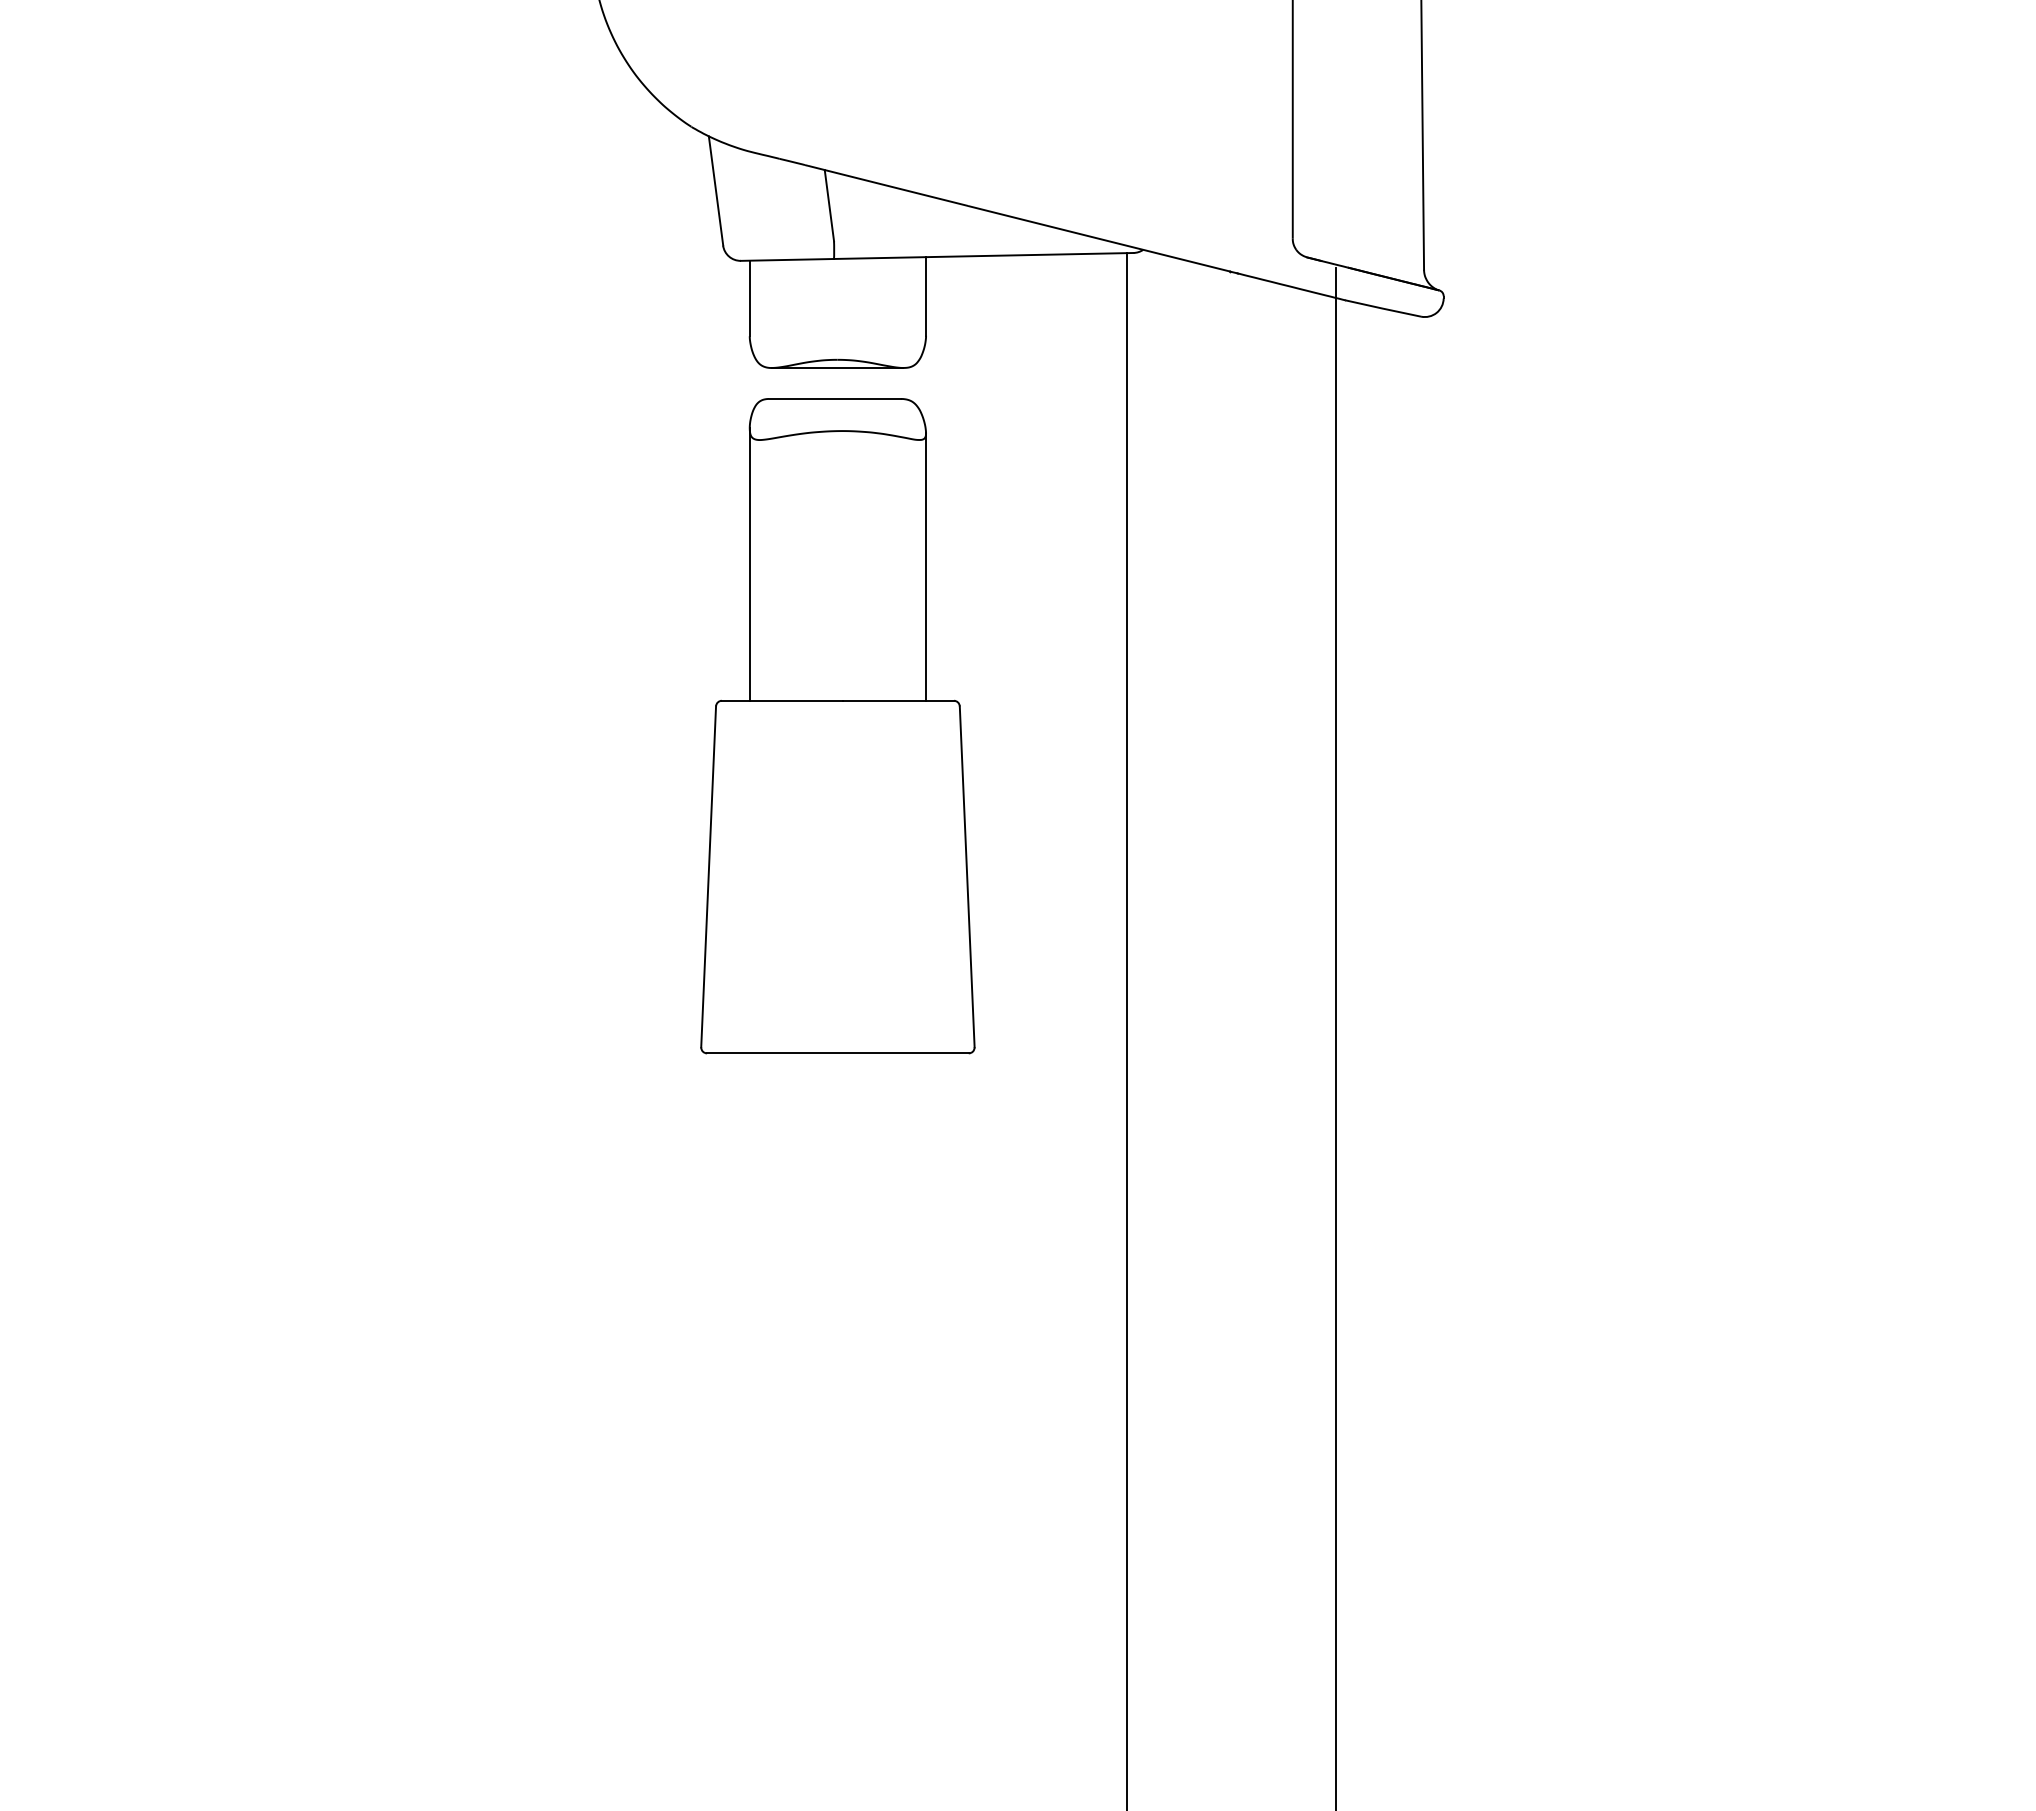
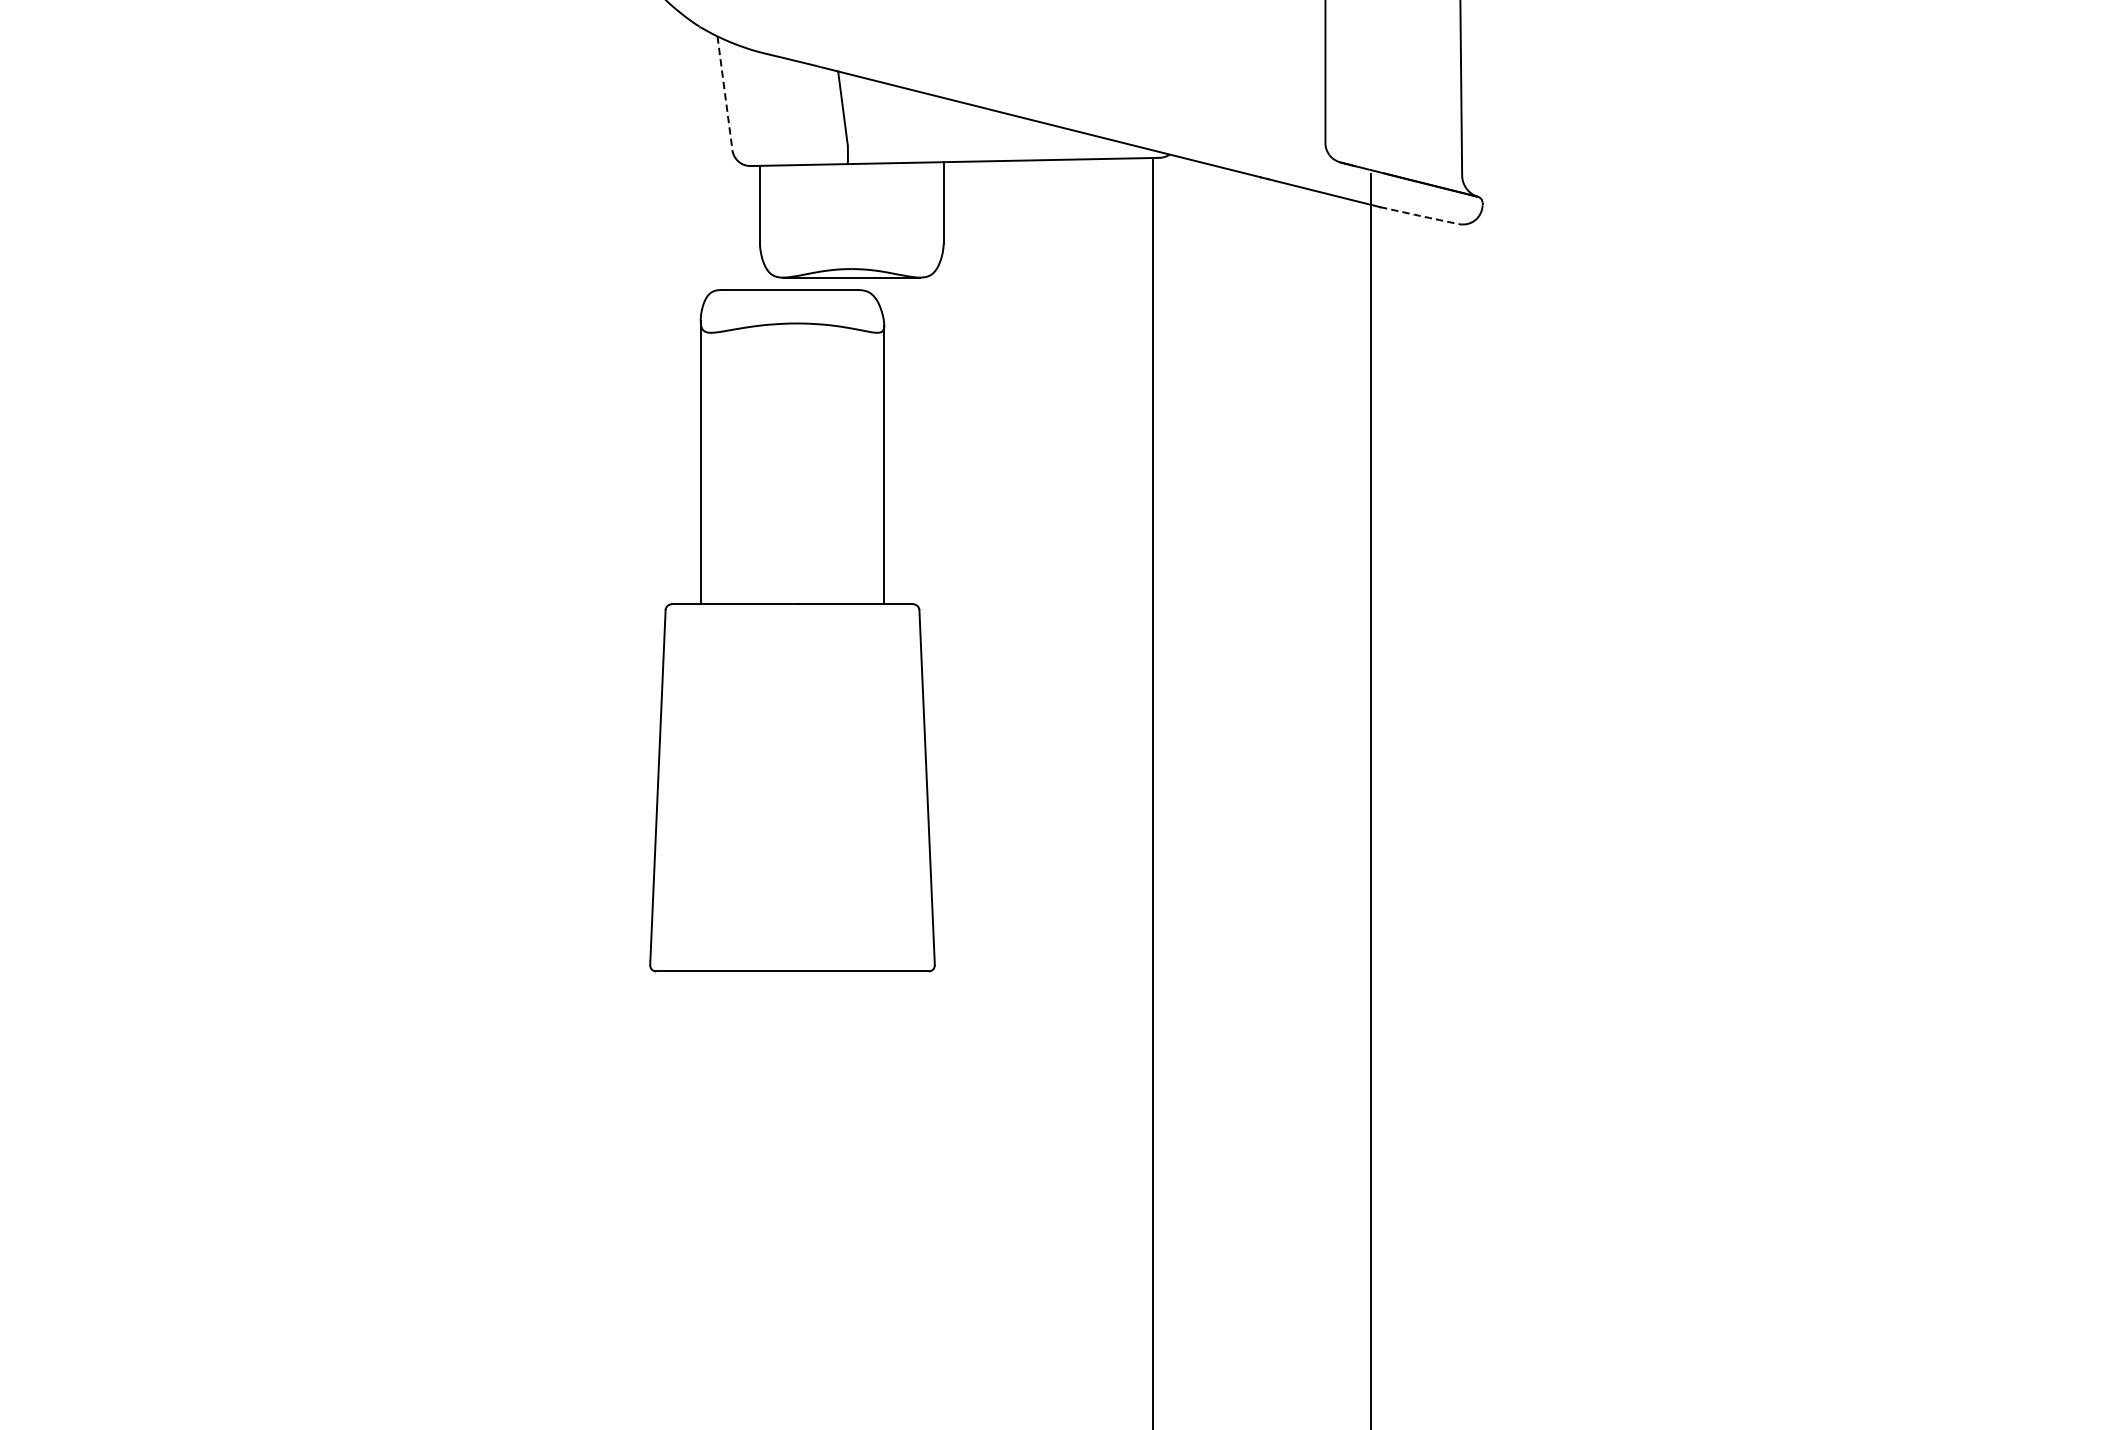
line: (716, 191) -> (725, 93), solid -> dashed
arc: (1383, 308) -> (1419, 215), solid -> dashed
part: (837, 726) -> (792, 631), moved

